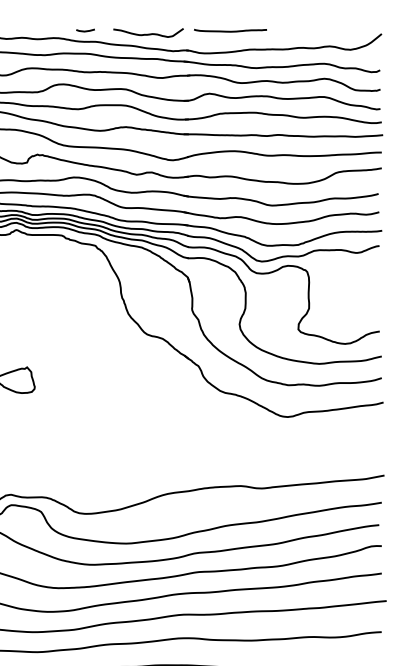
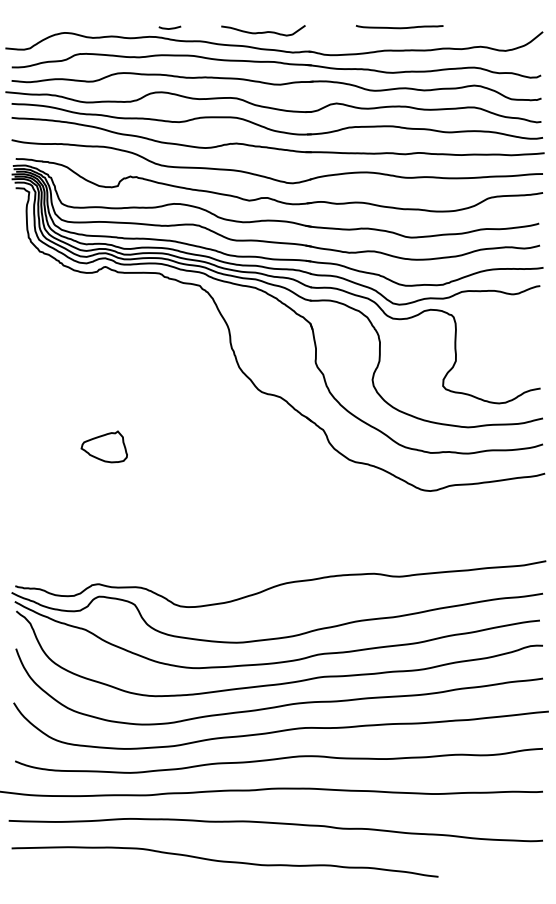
line: (86, 30) -> (170, 27), moved
curve: (230, 31) -> (399, 27), moved

